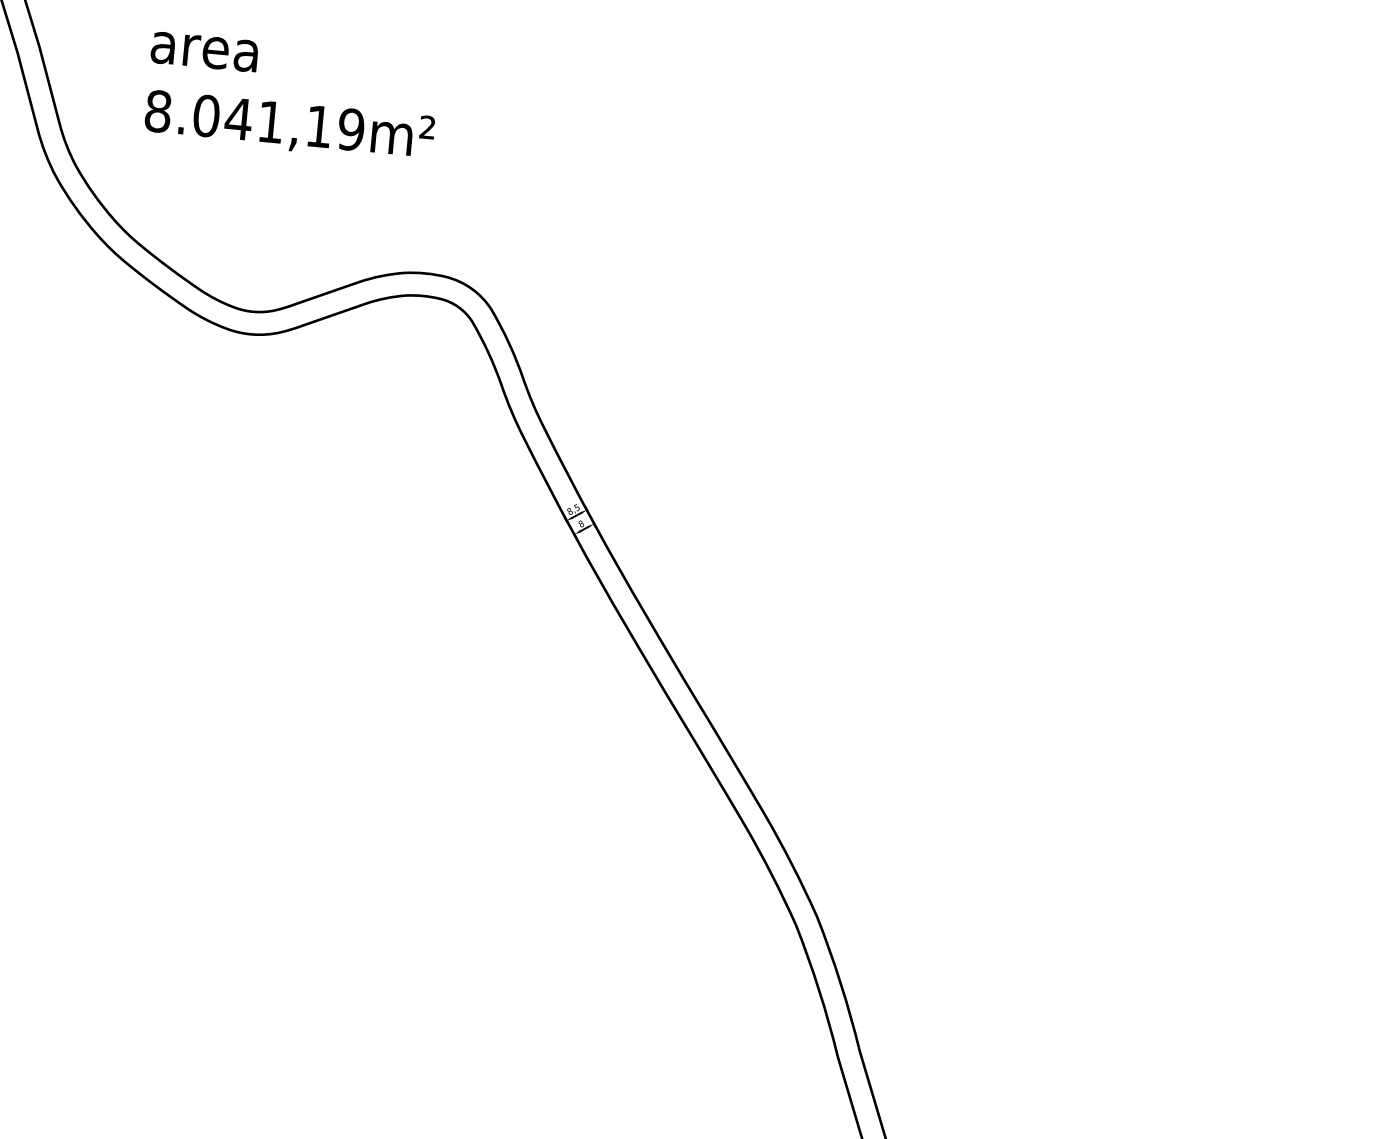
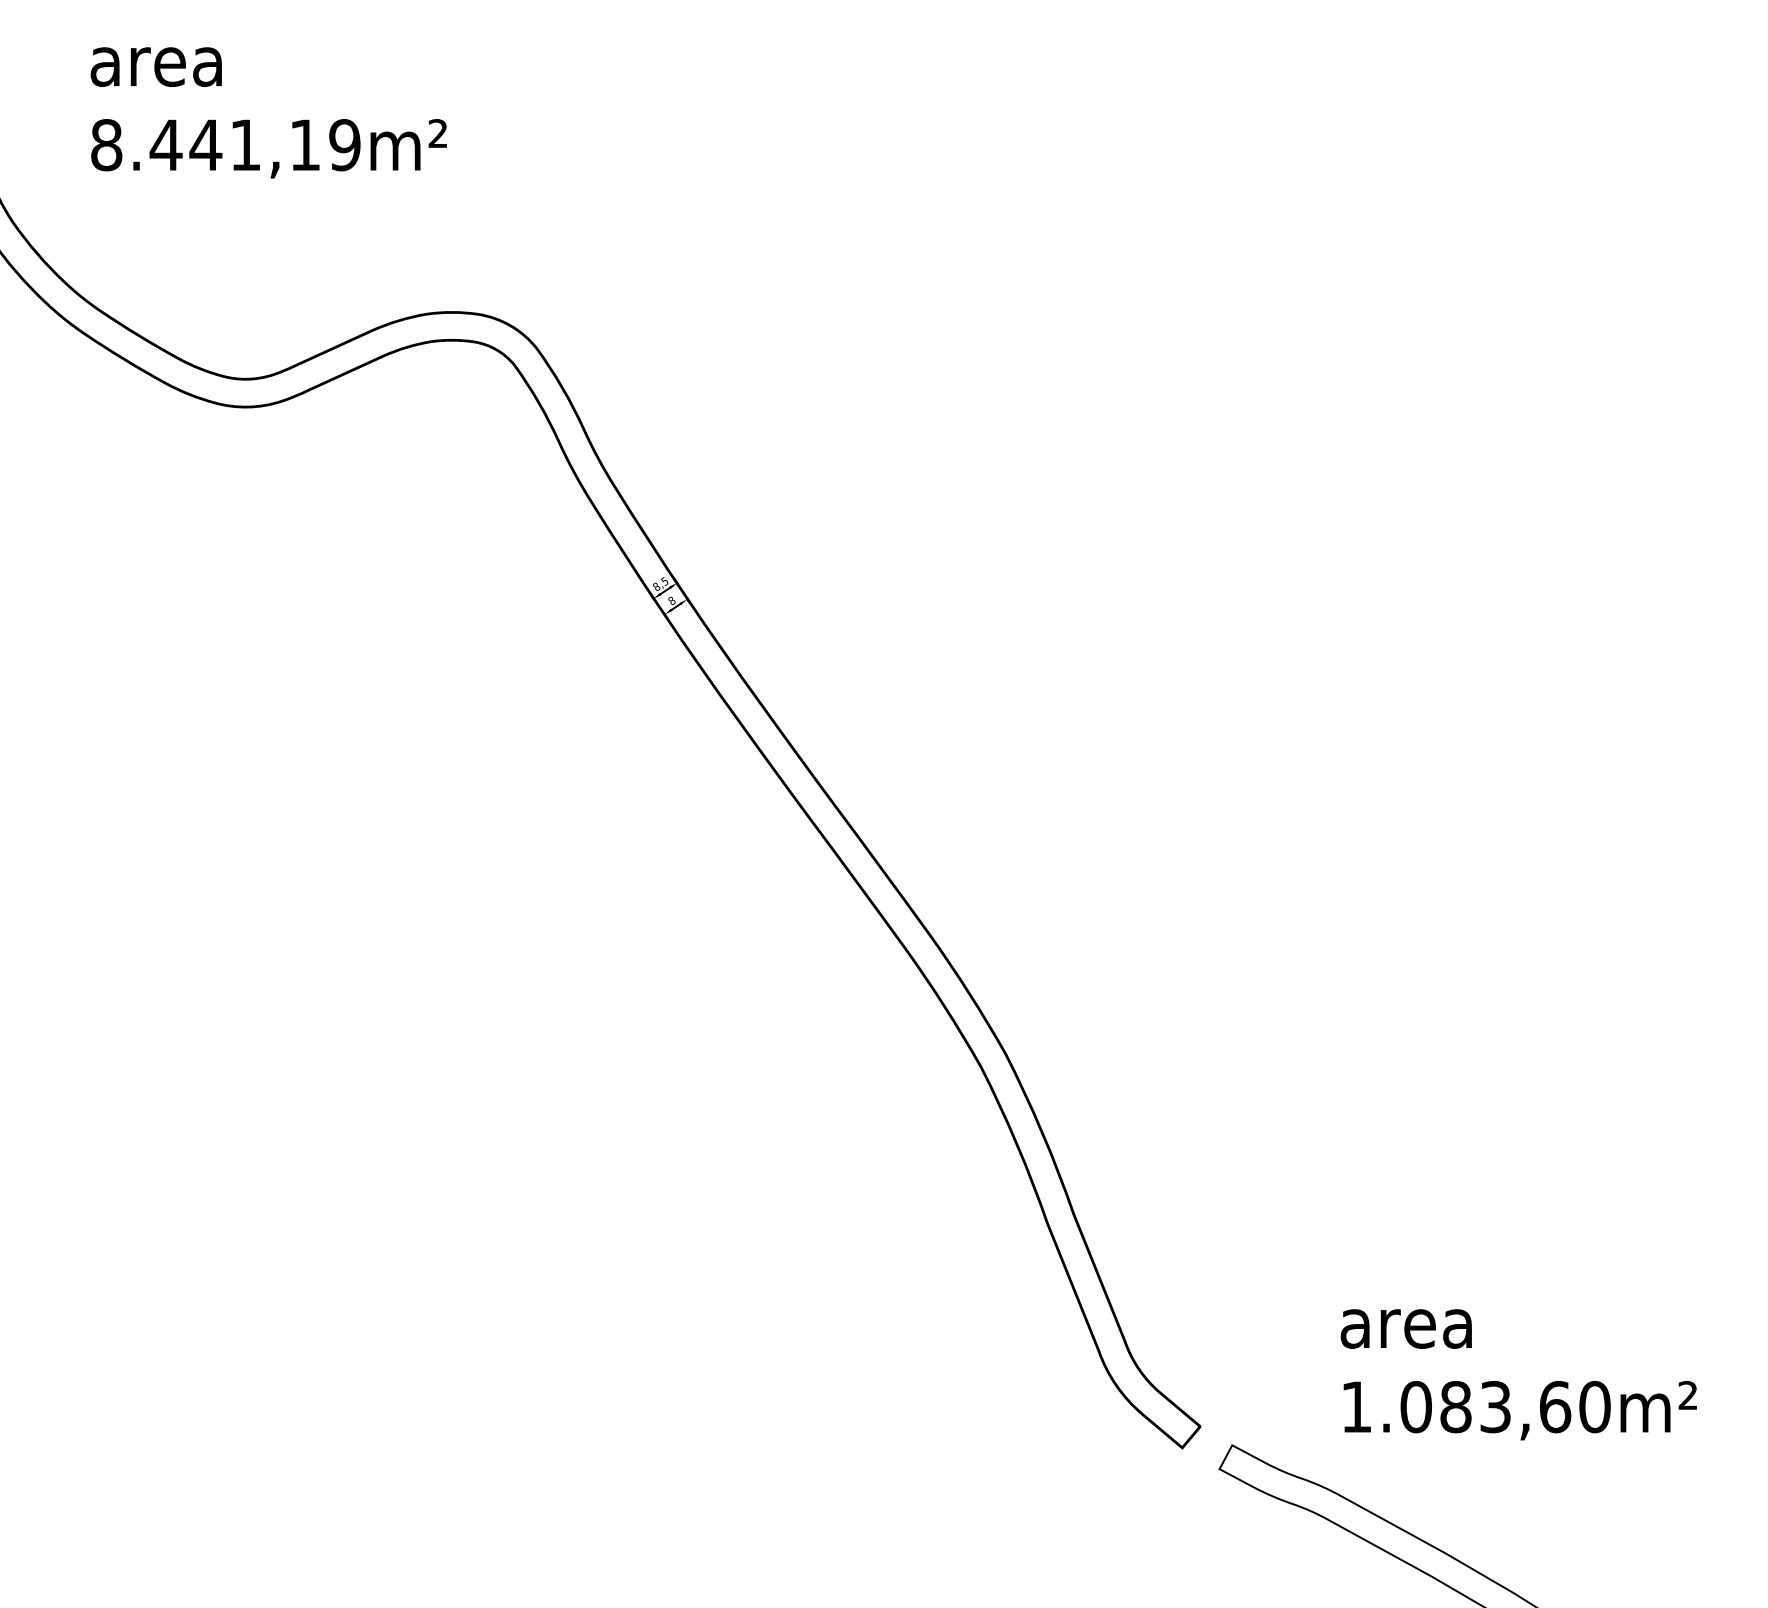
text: (205, 116) -> (165, 145), 8.041,19m² -> 8.441,19m²

